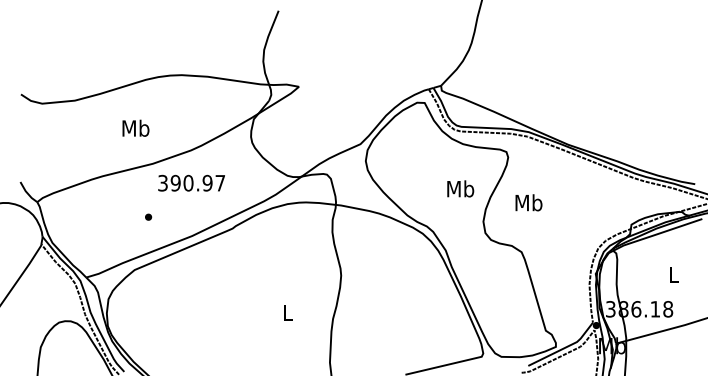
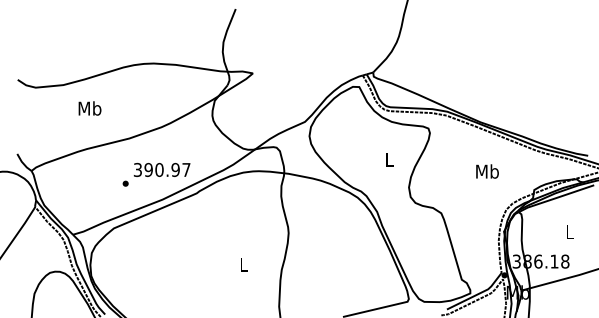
text: (135, 128) -> (89, 108), moved
text: (190, 182) -> (161, 169), moved
text: (460, 188) -> (389, 159), Mb -> L
text: (528, 202) -> (487, 171), moved

